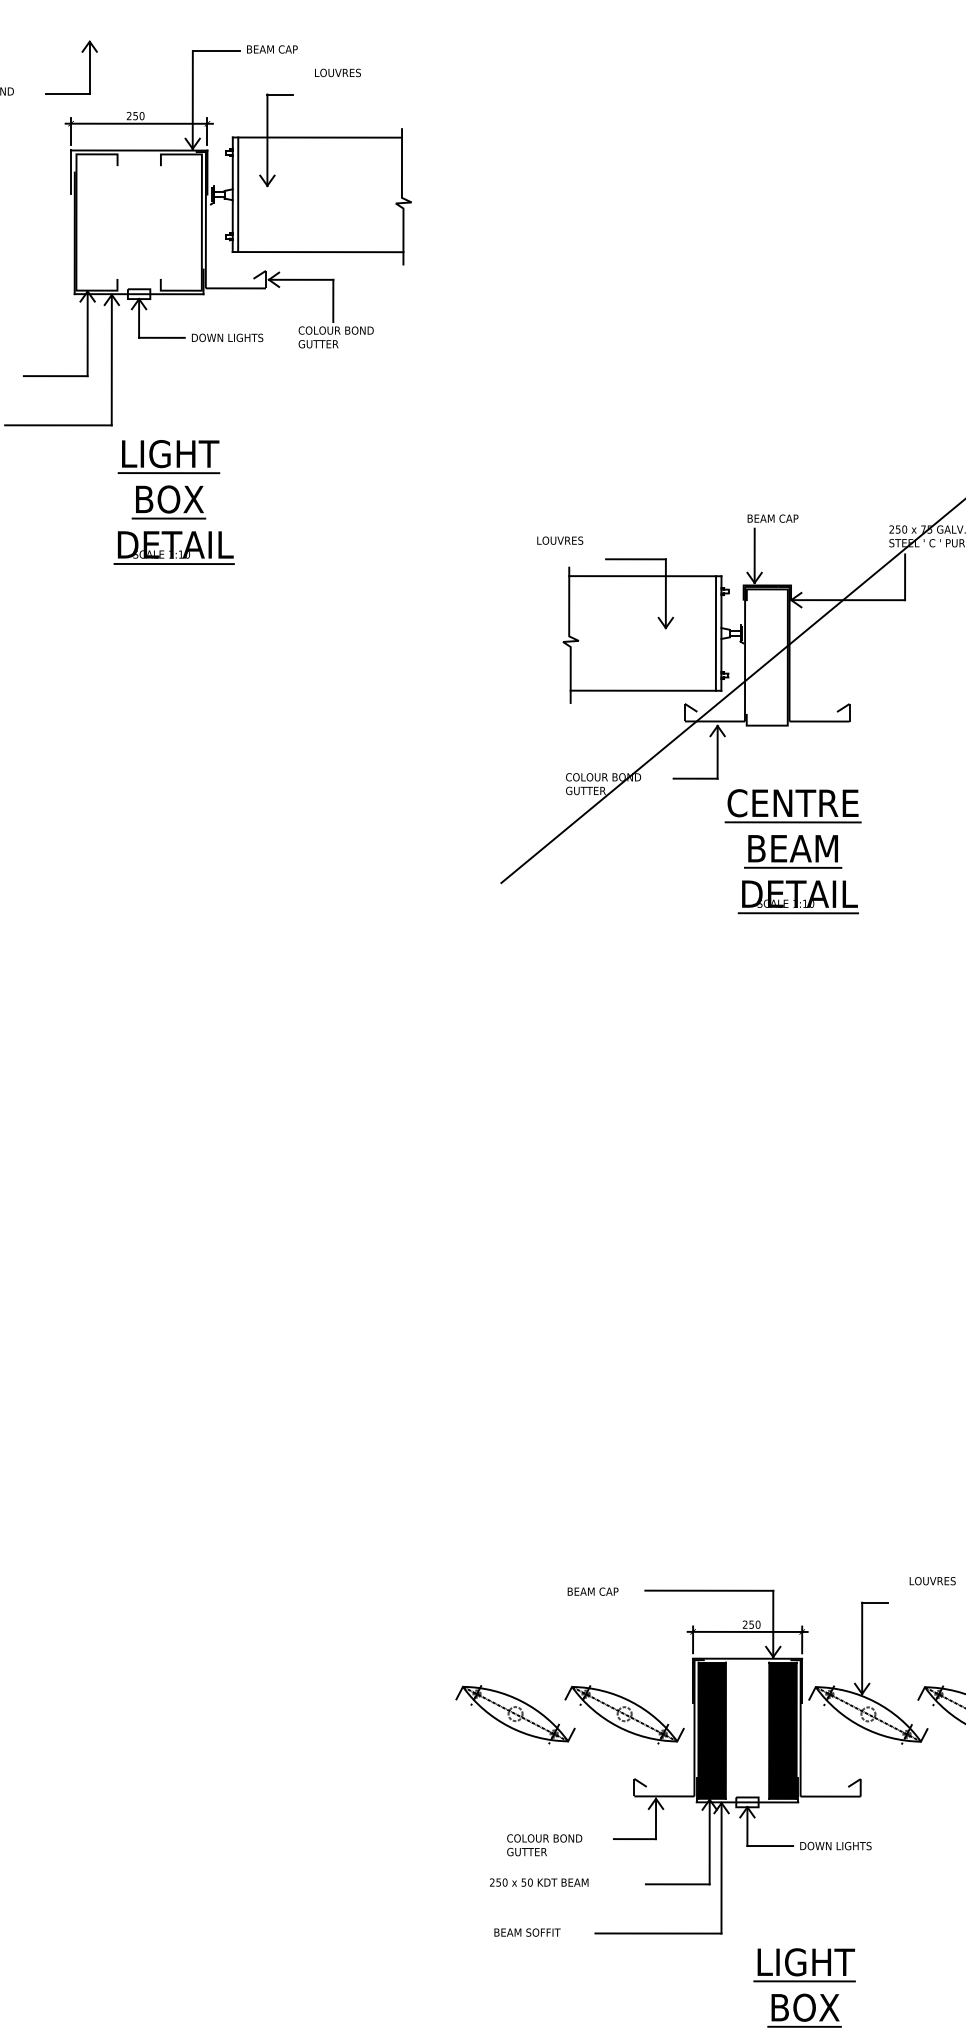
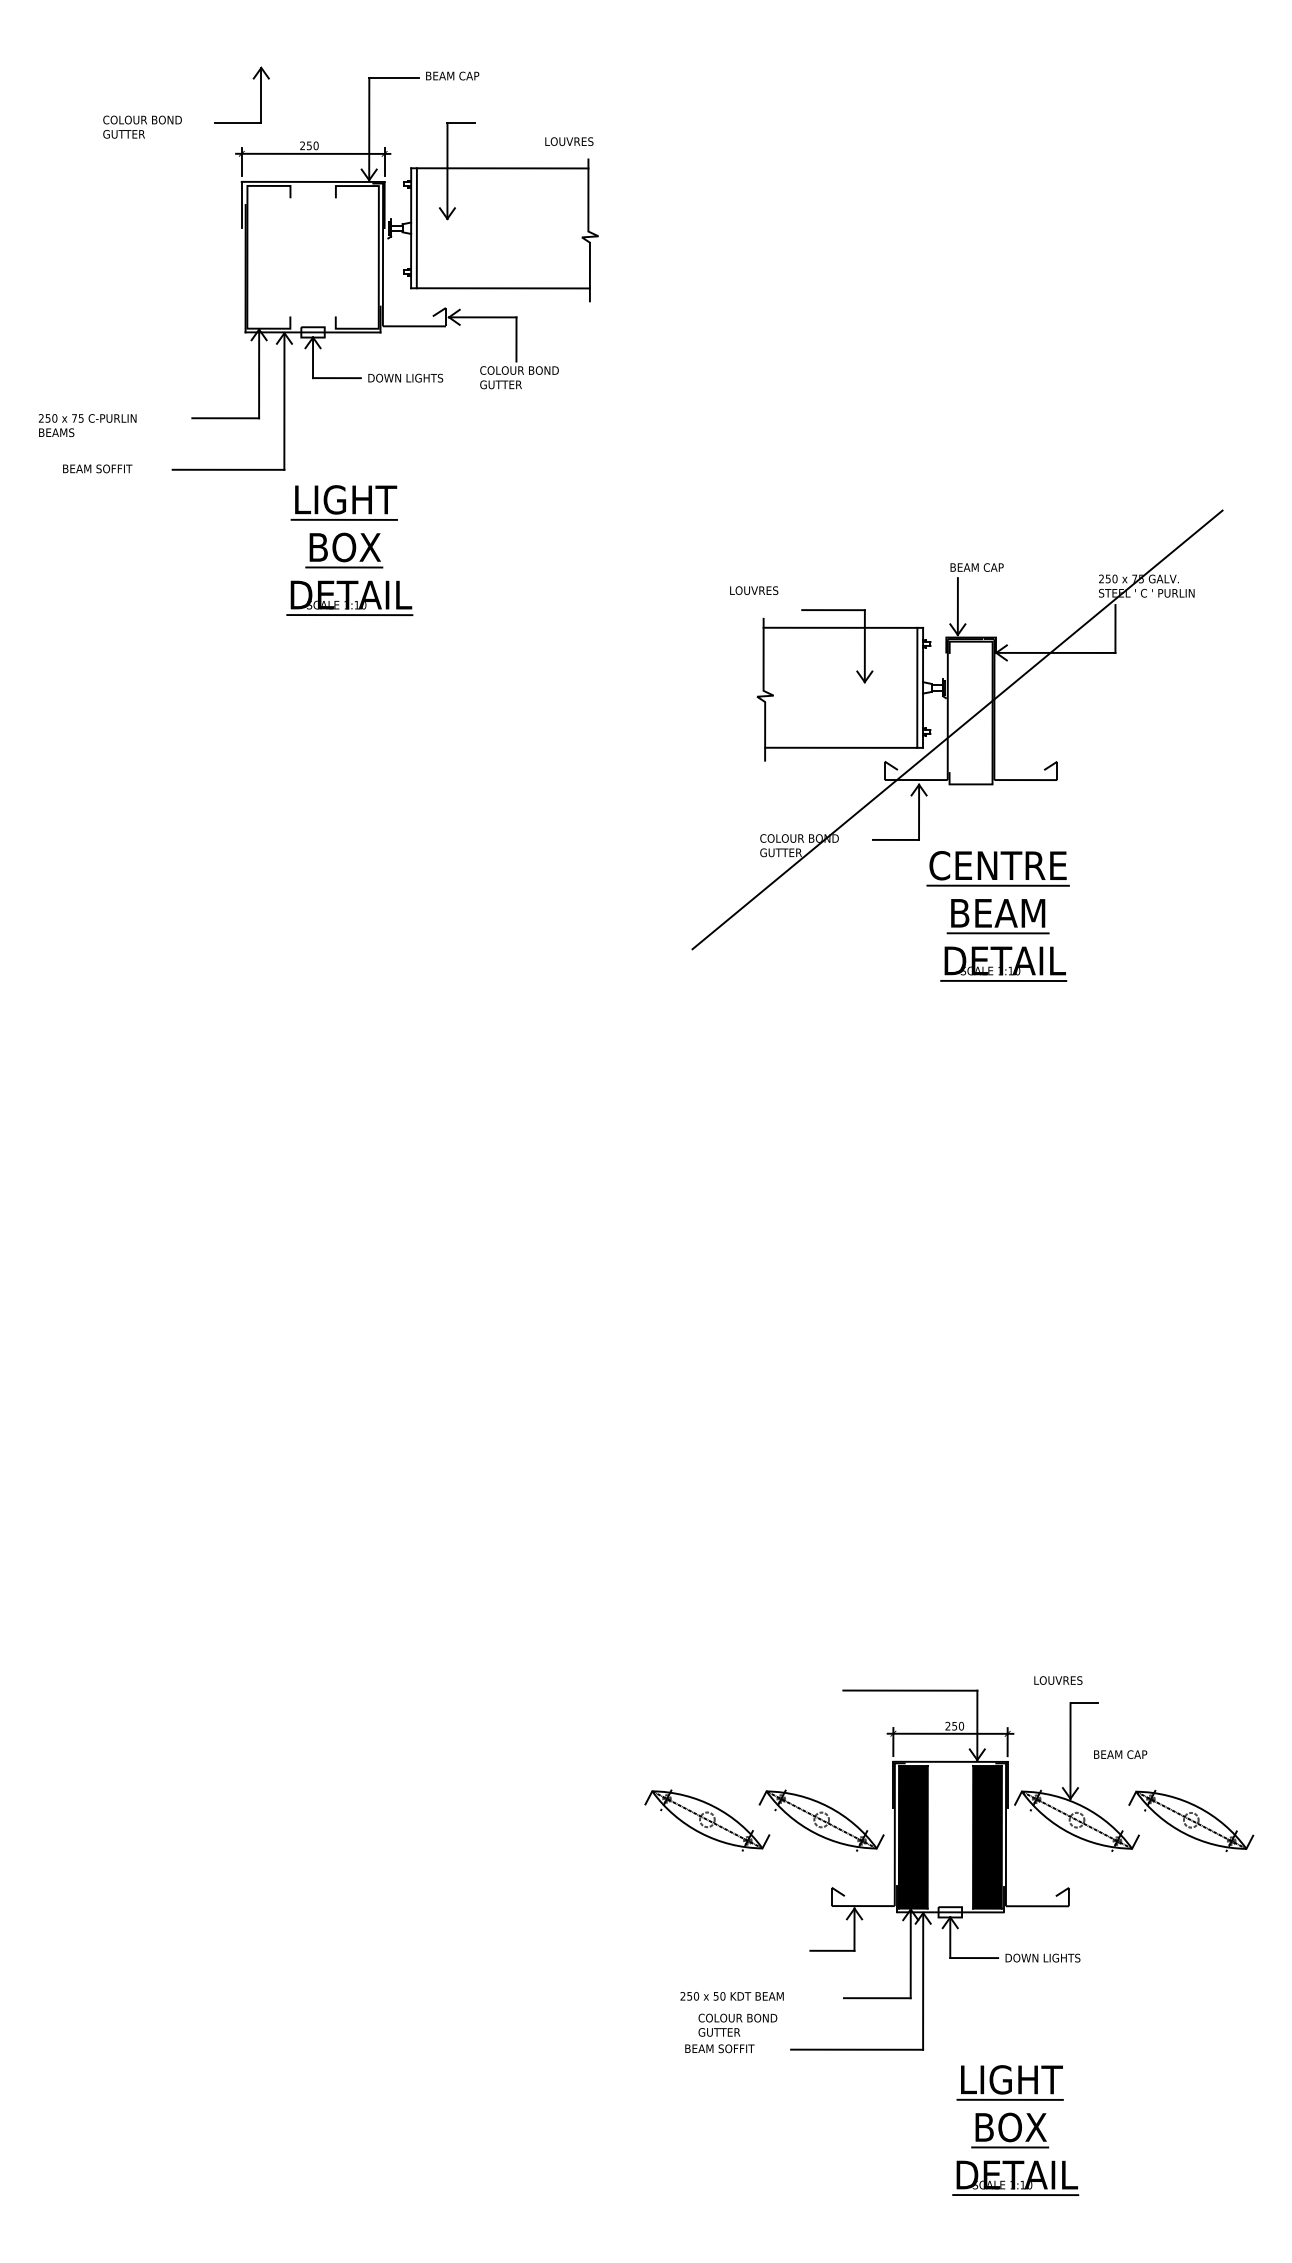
text: (338, 72) -> (569, 141), moved
text: (932, 1581) -> (1058, 1680), moved
text: (592, 1591) -> (1120, 1754), moved
text: (544, 1844) -> (737, 2024), moved

